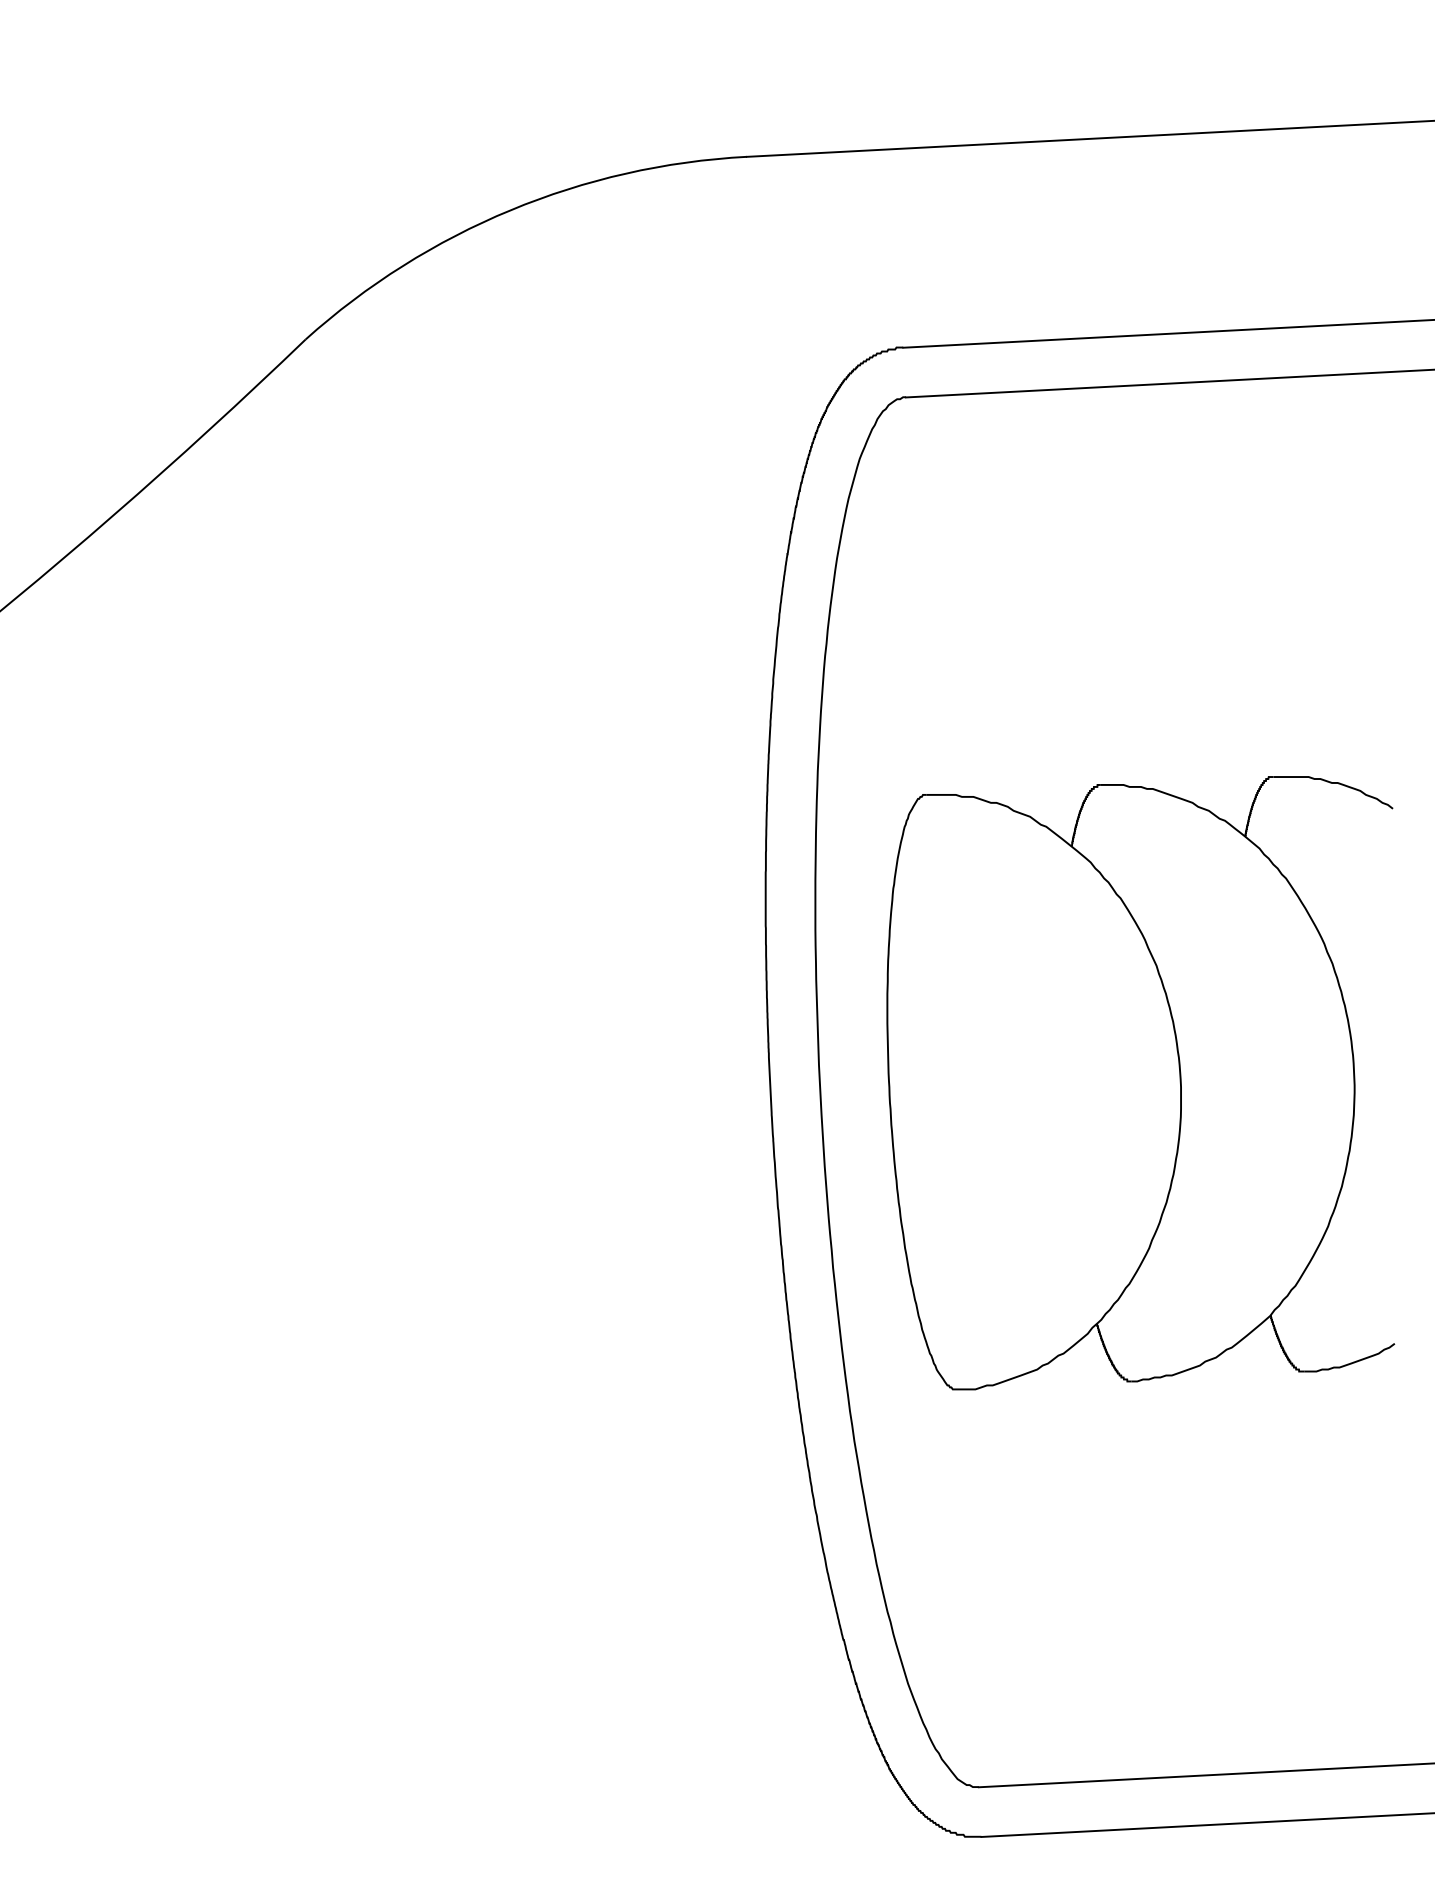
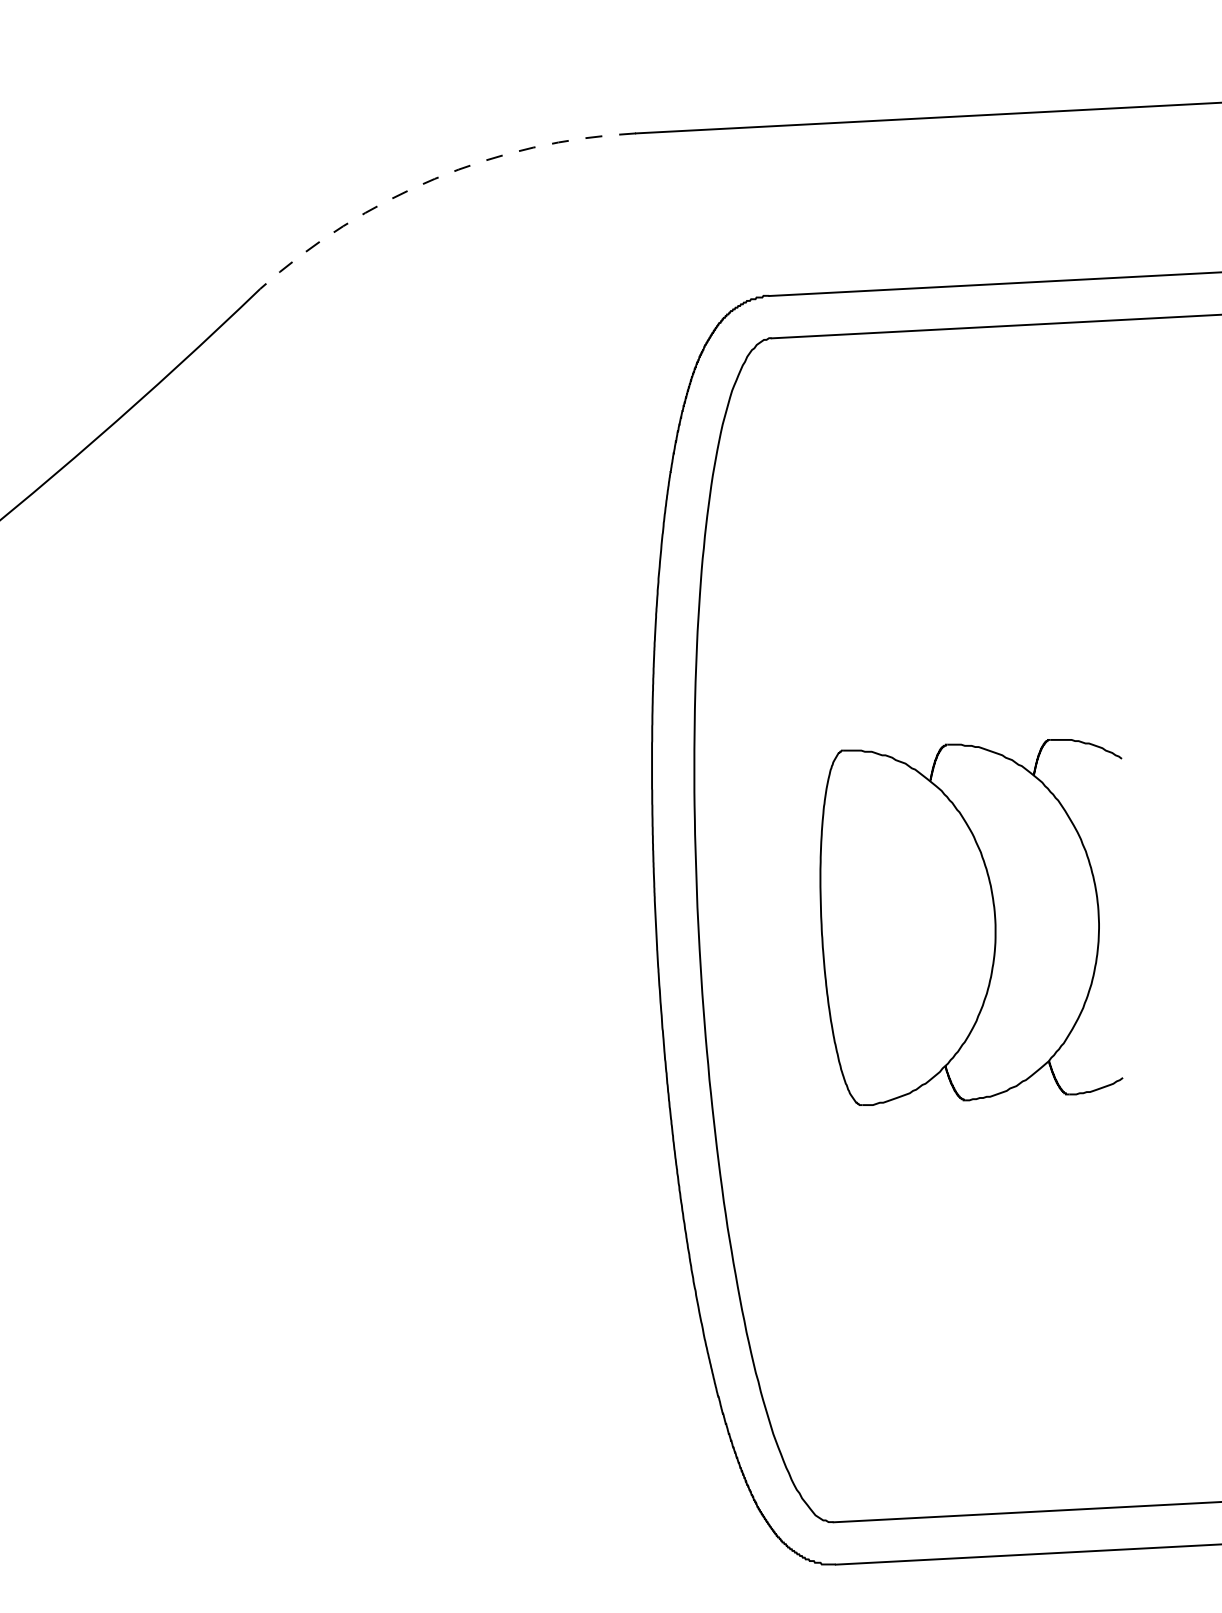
arc: (510, 209) -> (434, 178), solid -> dashed
part: (1140, 1083) -> (971, 922), size x0.7

